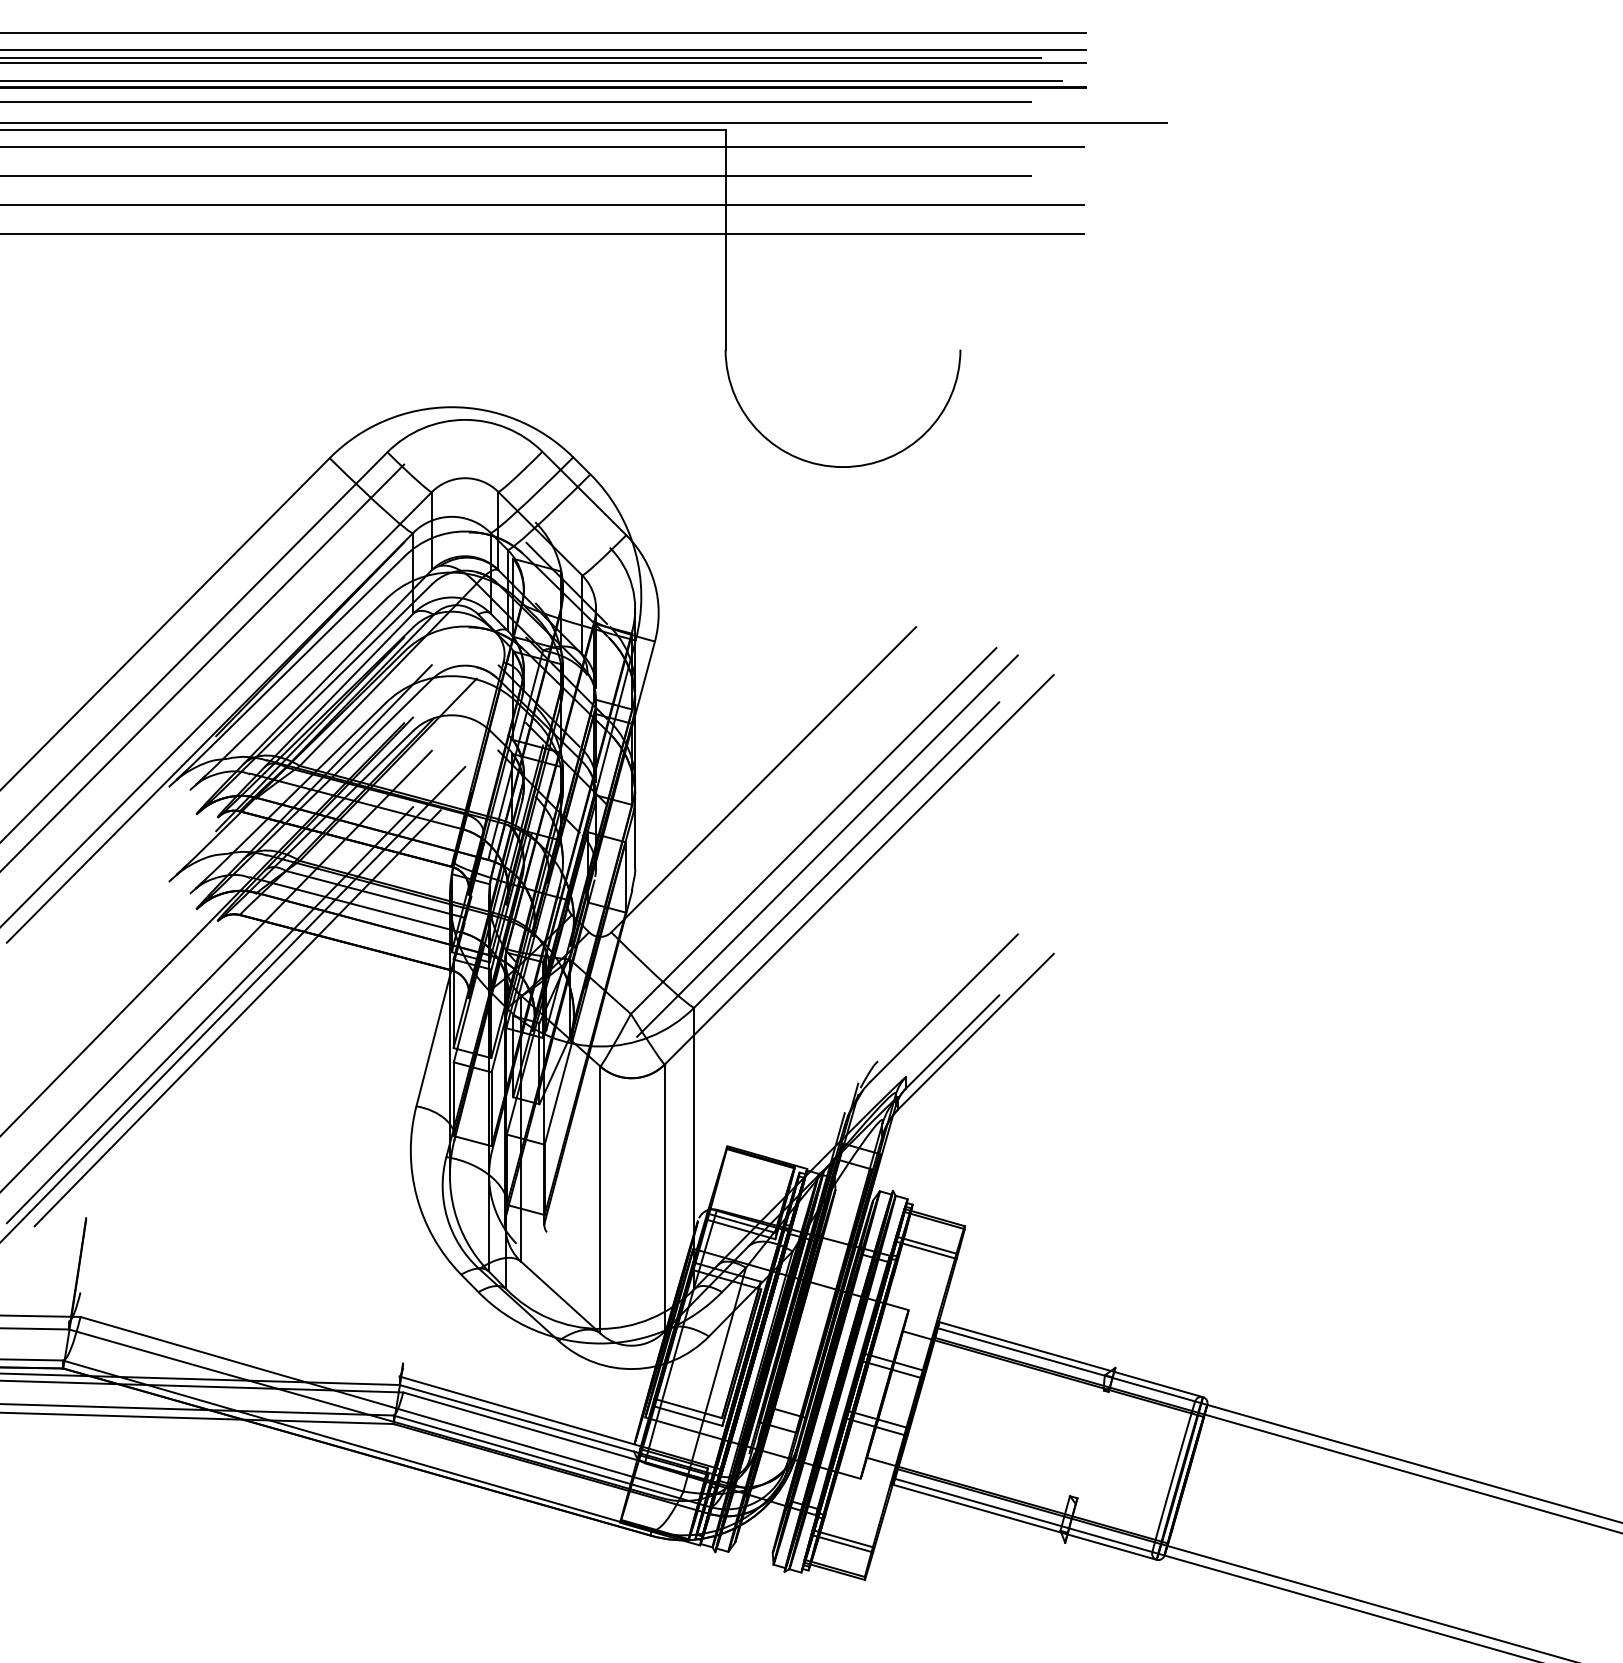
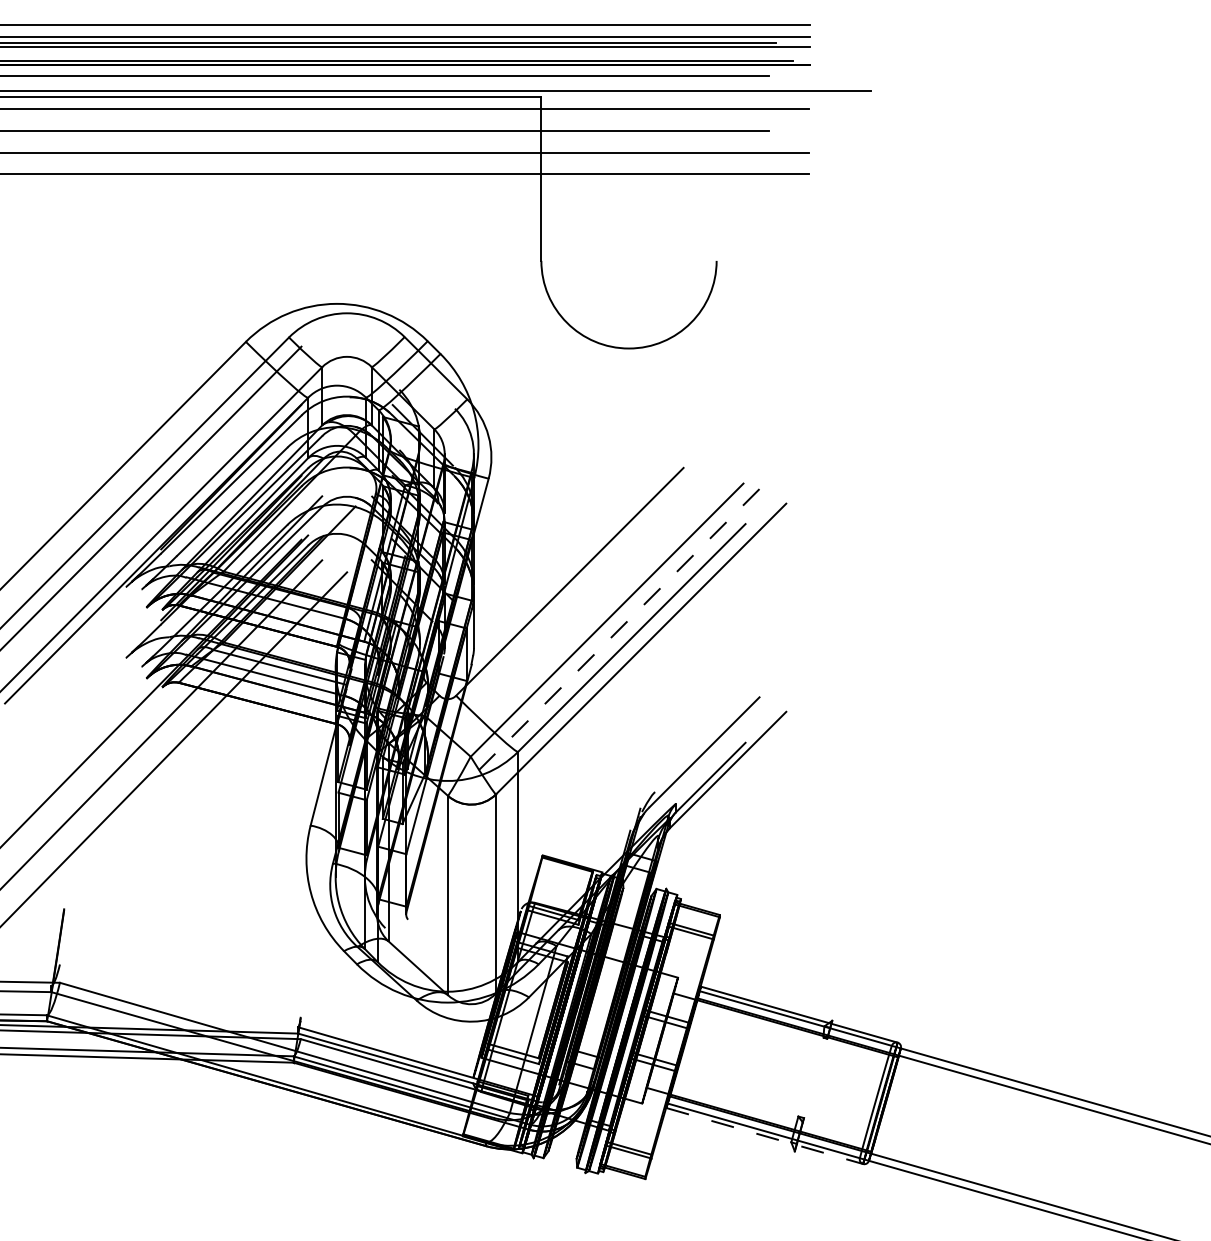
line: (827, 846) -> (617, 631), solid -> dashed
line: (209, 1015) -> (156, 757), removed
line: (237, 1018) -> (177, 760), removed
line: (1024, 1522) -> (764, 1136), solid -> dashed

